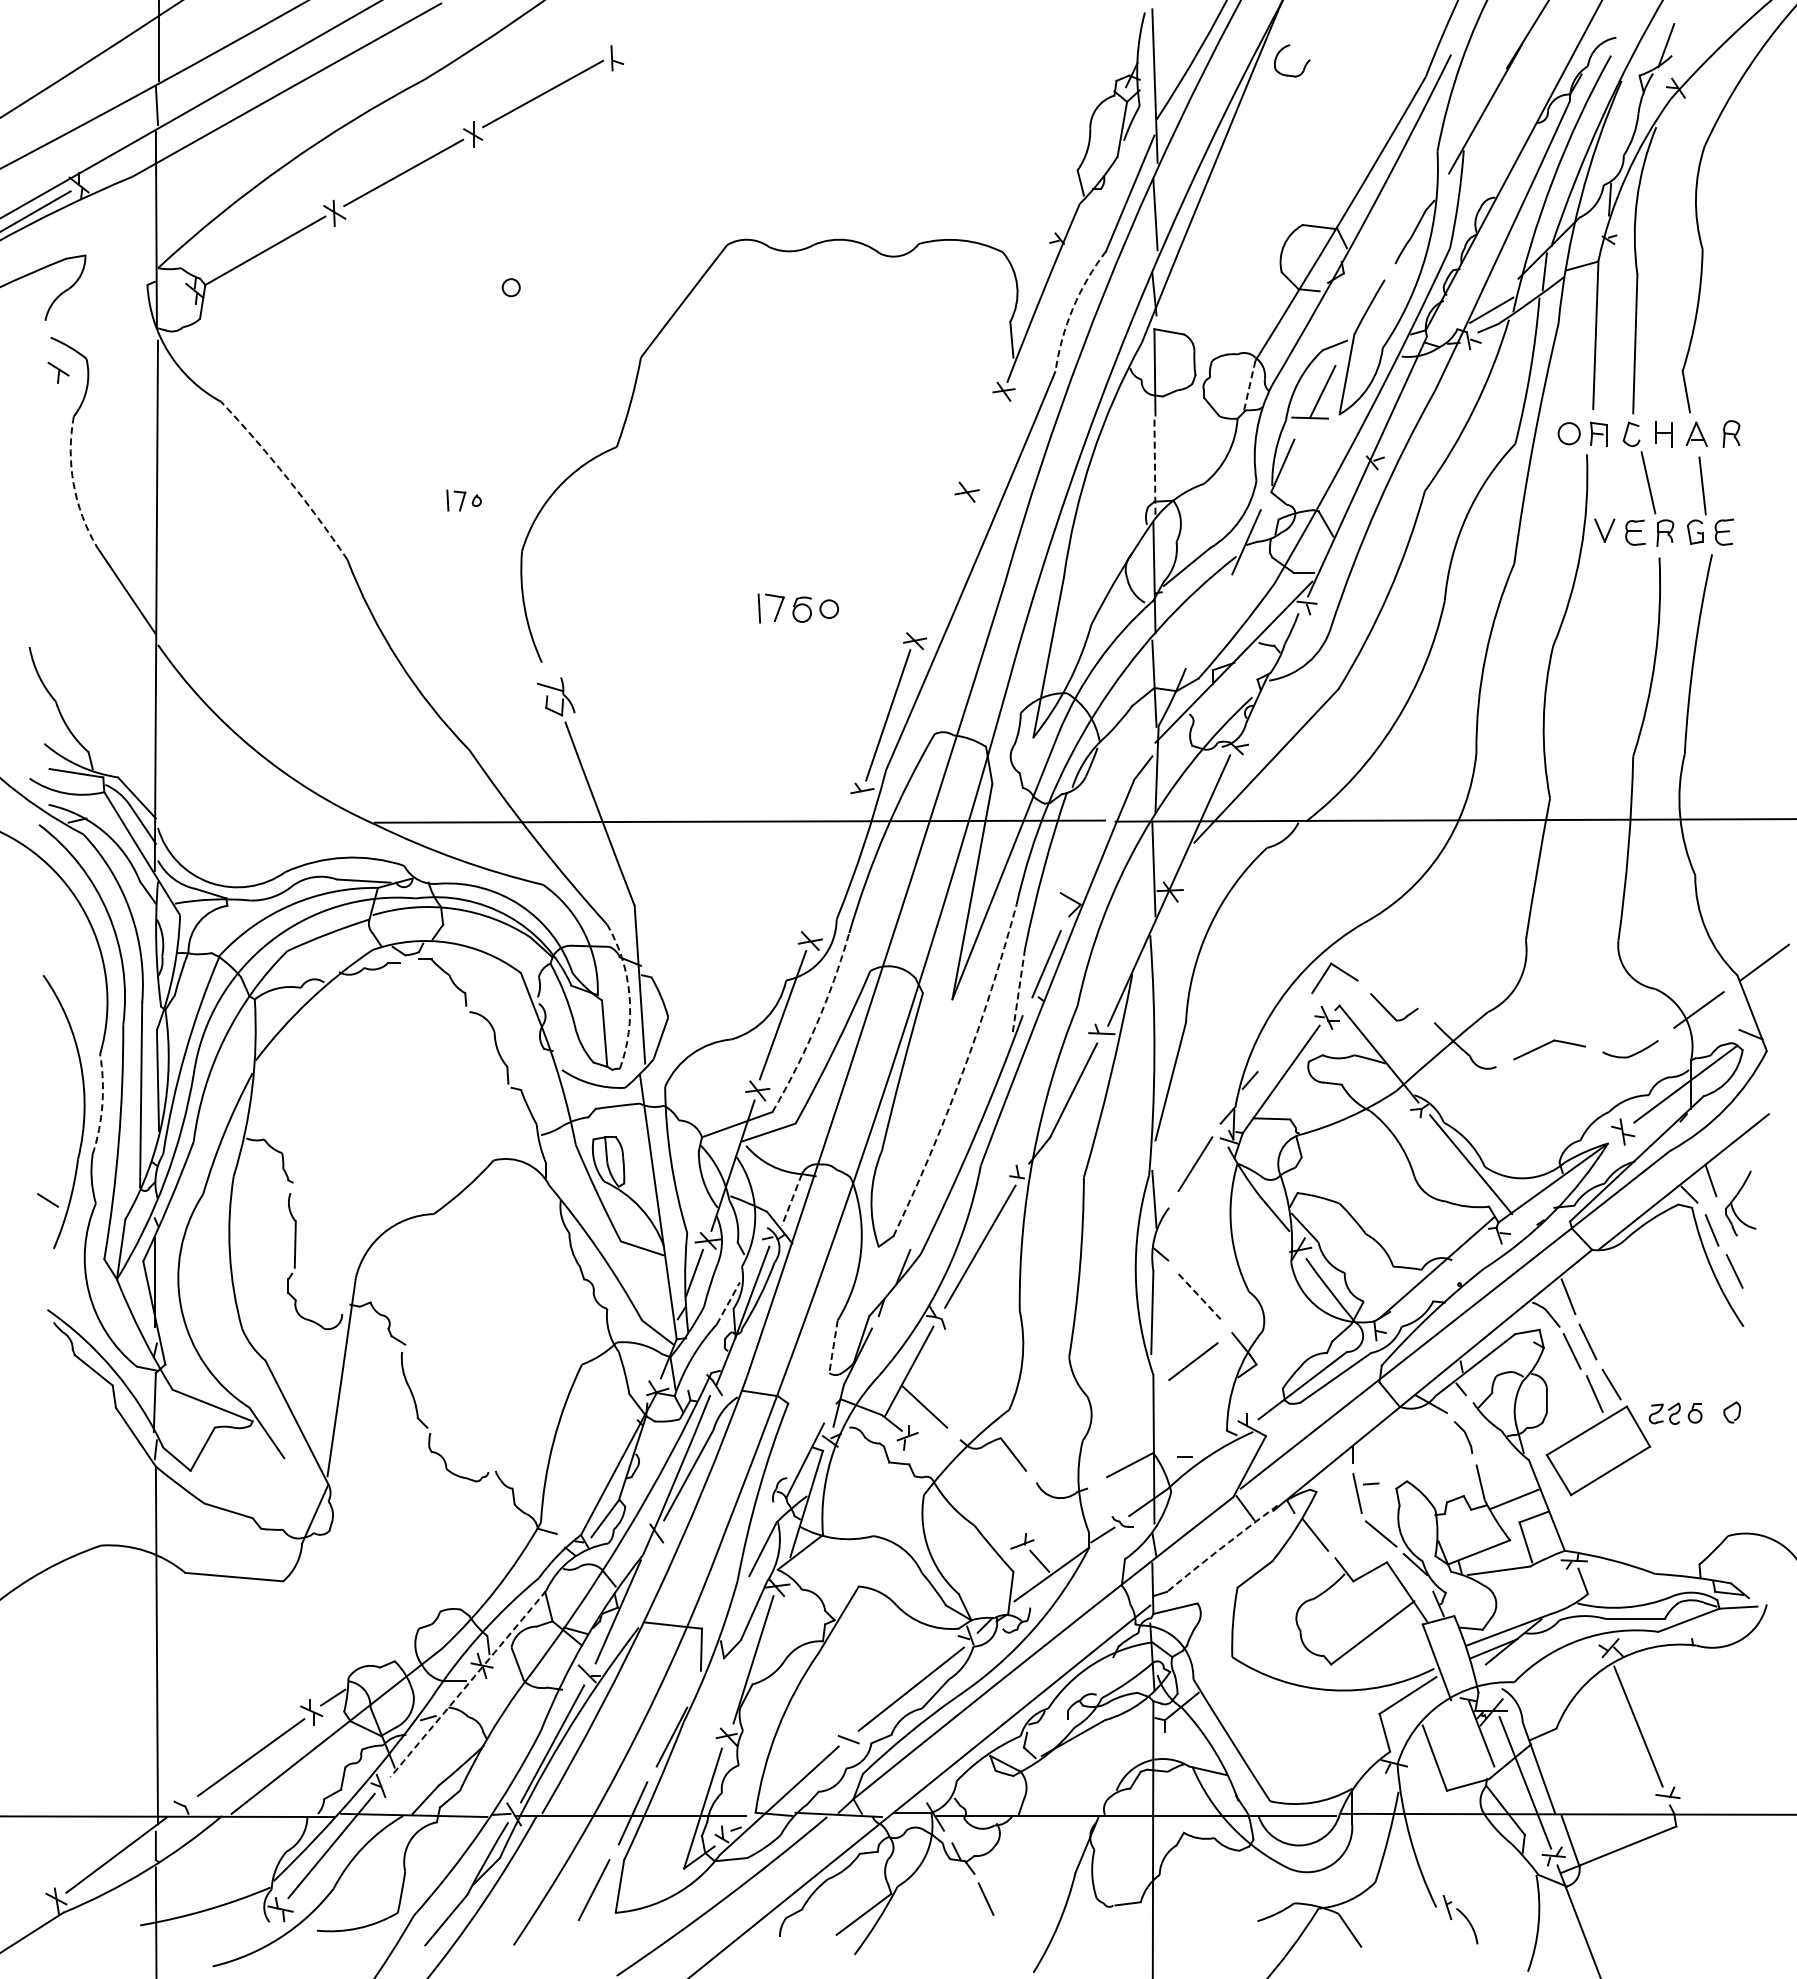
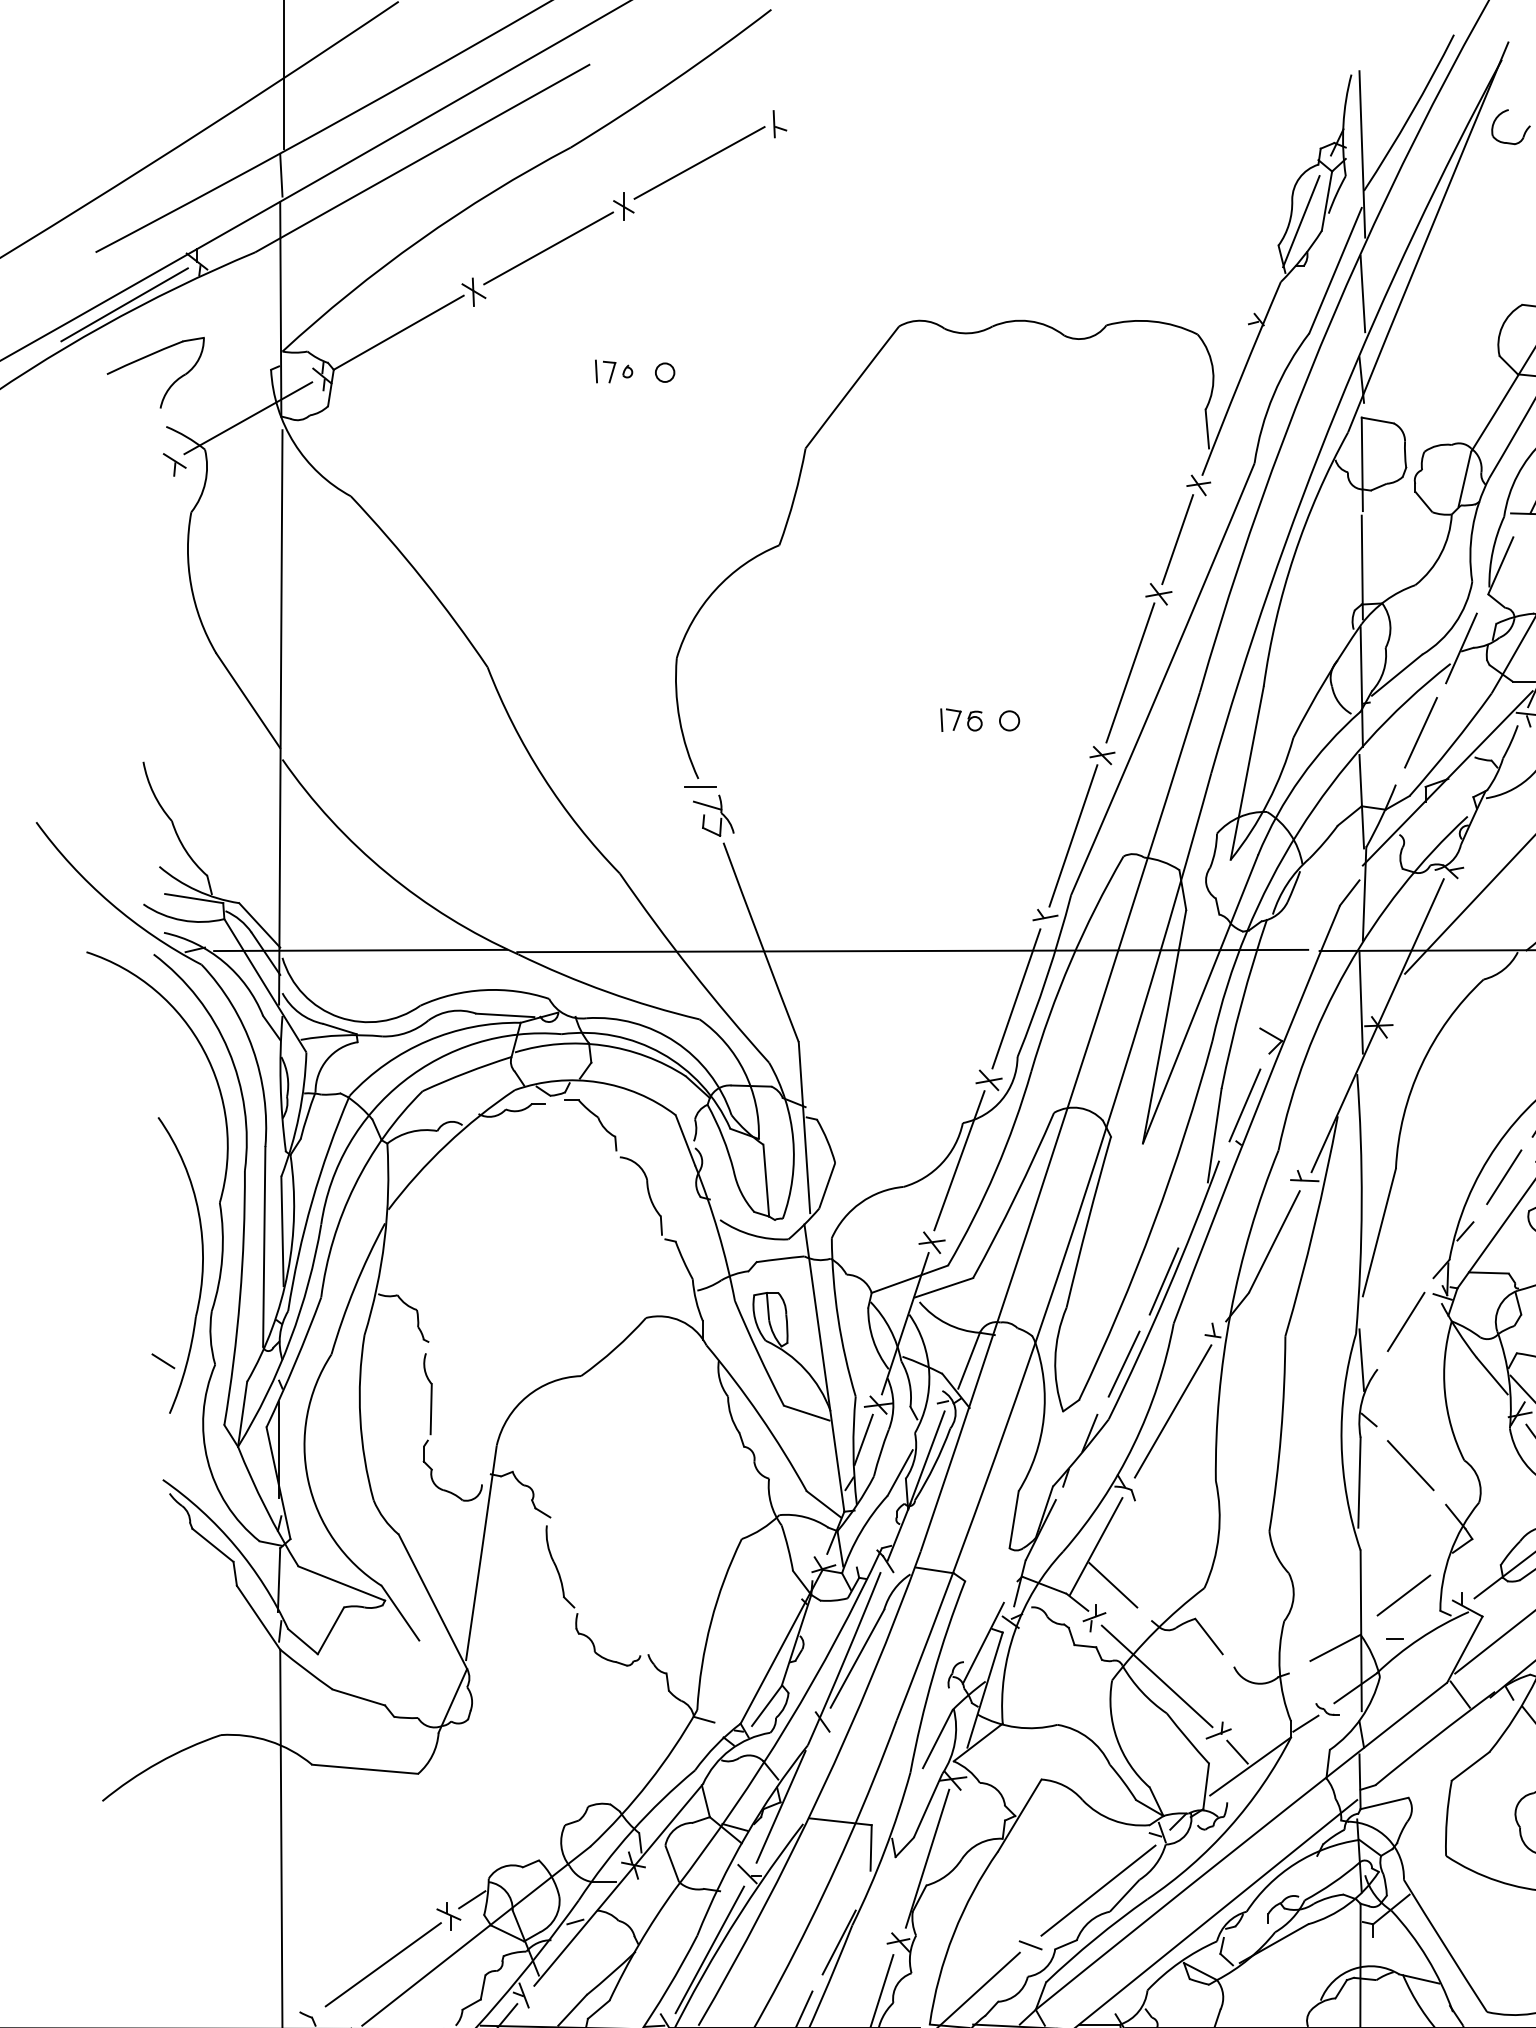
line: (1098, 148) -> (1301, 221), added
arc: (1073, 308) -> (1274, 395), dashed -> solid
line: (126, 329) -> (248, 417), added
line: (1249, 386) -> (1464, 479), dashed -> solid
line: (984, 441) -> (1177, 539), added
line: (1154, 467) -> (1361, 567), dashed -> solid
arc: (287, 478) -> (422, 579), dashed -> solid
arc: (73, 483) -> (190, 584), dashed -> solid
part: (463, 500) -> (613, 371), moved
line: (940, 564) -> (1130, 672), added
part: (784, 608) -> (961, 720), size x0.71
line: (1208, 620) -> (1420, 733), added
line: (543, 670) -> (700, 787), added
line: (229, 820) -> (359, 949), added
line: (835, 865) -> (1016, 998), added
line: (1018, 992) -> (1214, 1136), dashed -> solid
arc: (629, 995) -> (793, 1139), dashed -> solid
arc: (816, 1025) -> (995, 1171), dashed -> solid
line: (1285, 1030) -> (1503, 1177), added
arc: (962, 1073) -> (1153, 1223), dashed -> solid
arc: (102, 1104) -> (222, 1257), dashed -> solid
line: (971, 1126) -> (1163, 1281), added
line: (791, 1199) -> (968, 1360), dashed -> solid
line: (934, 1203) -> (1123, 1364), added
line: (1199, 1296) -> (1410, 1465), dashed -> solid
line: (728, 1303) -> (900, 1472), dashed -> solid
line: (833, 1346) -> (1014, 1519), dashed -> solid
line: (1193, 1361) -> (1404, 1595), moved
line: (965, 1491) -> (1157, 1676), added
arc: (1221, 1547) -> (1434, 1737), dashed -> solid
line: (468, 1684) -> (618, 1885), dashed -> solid

